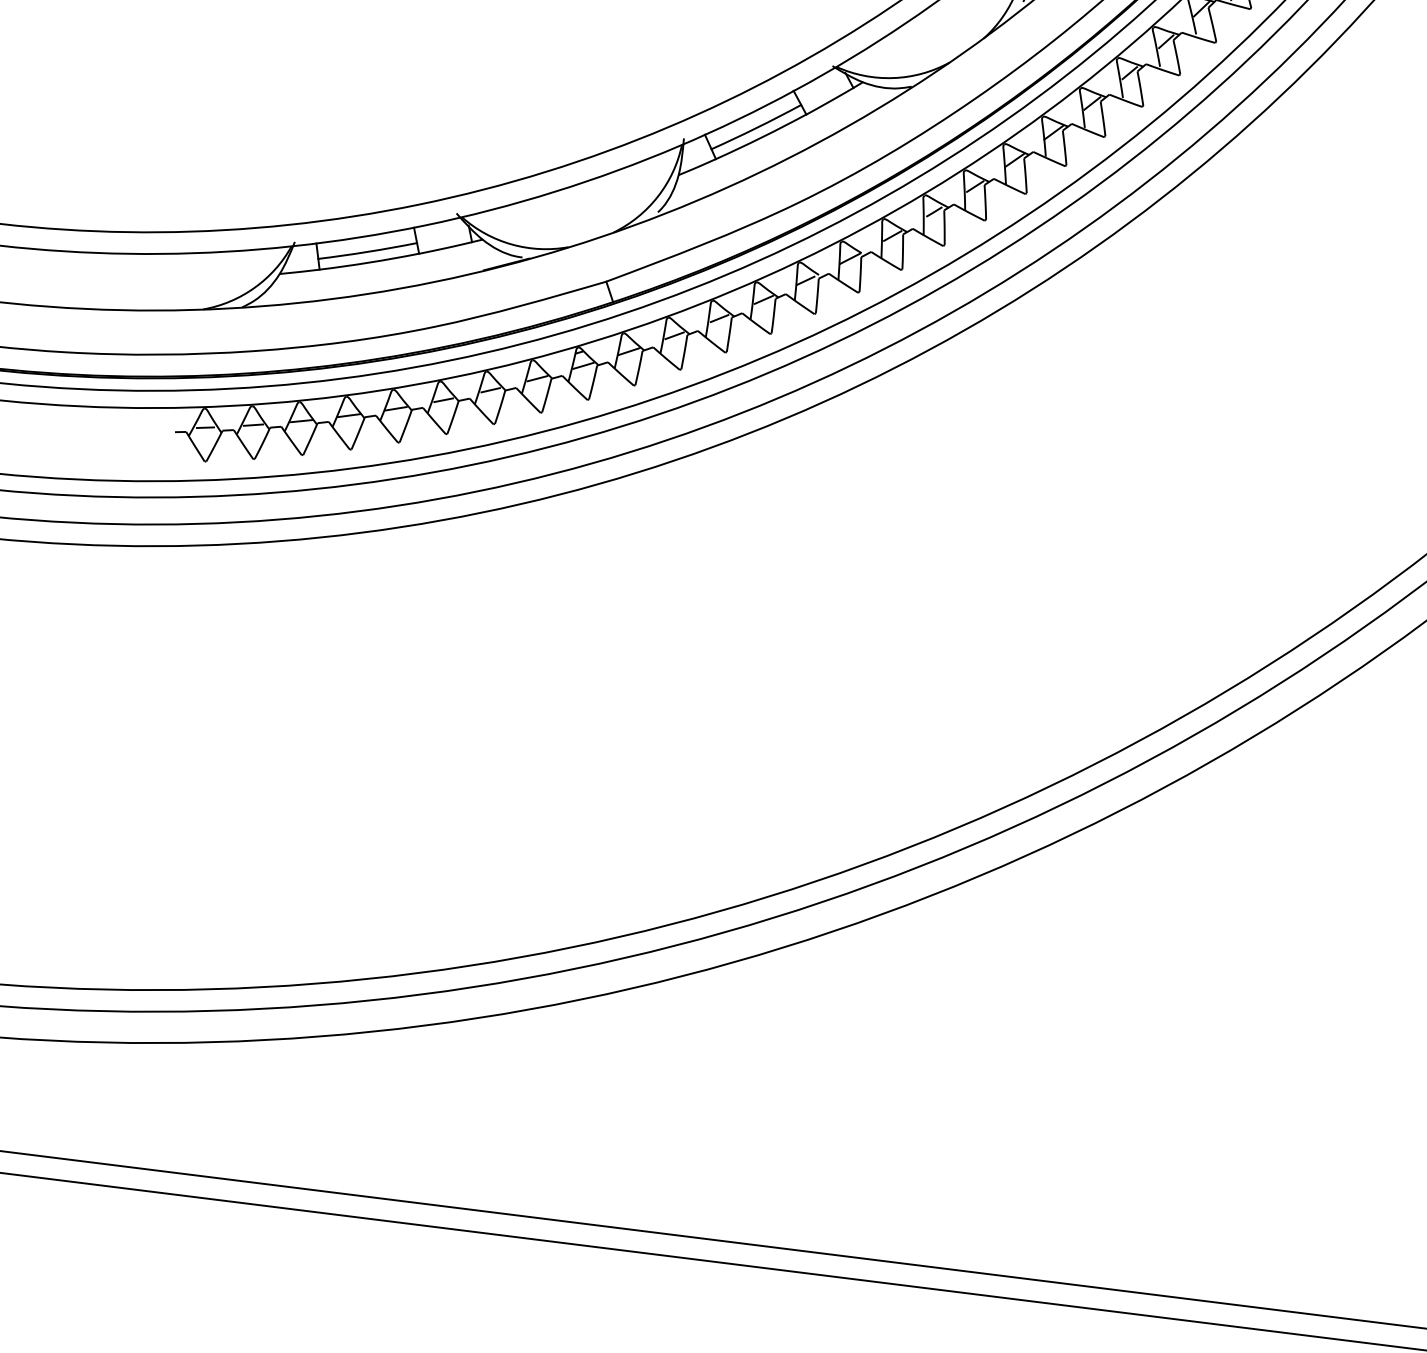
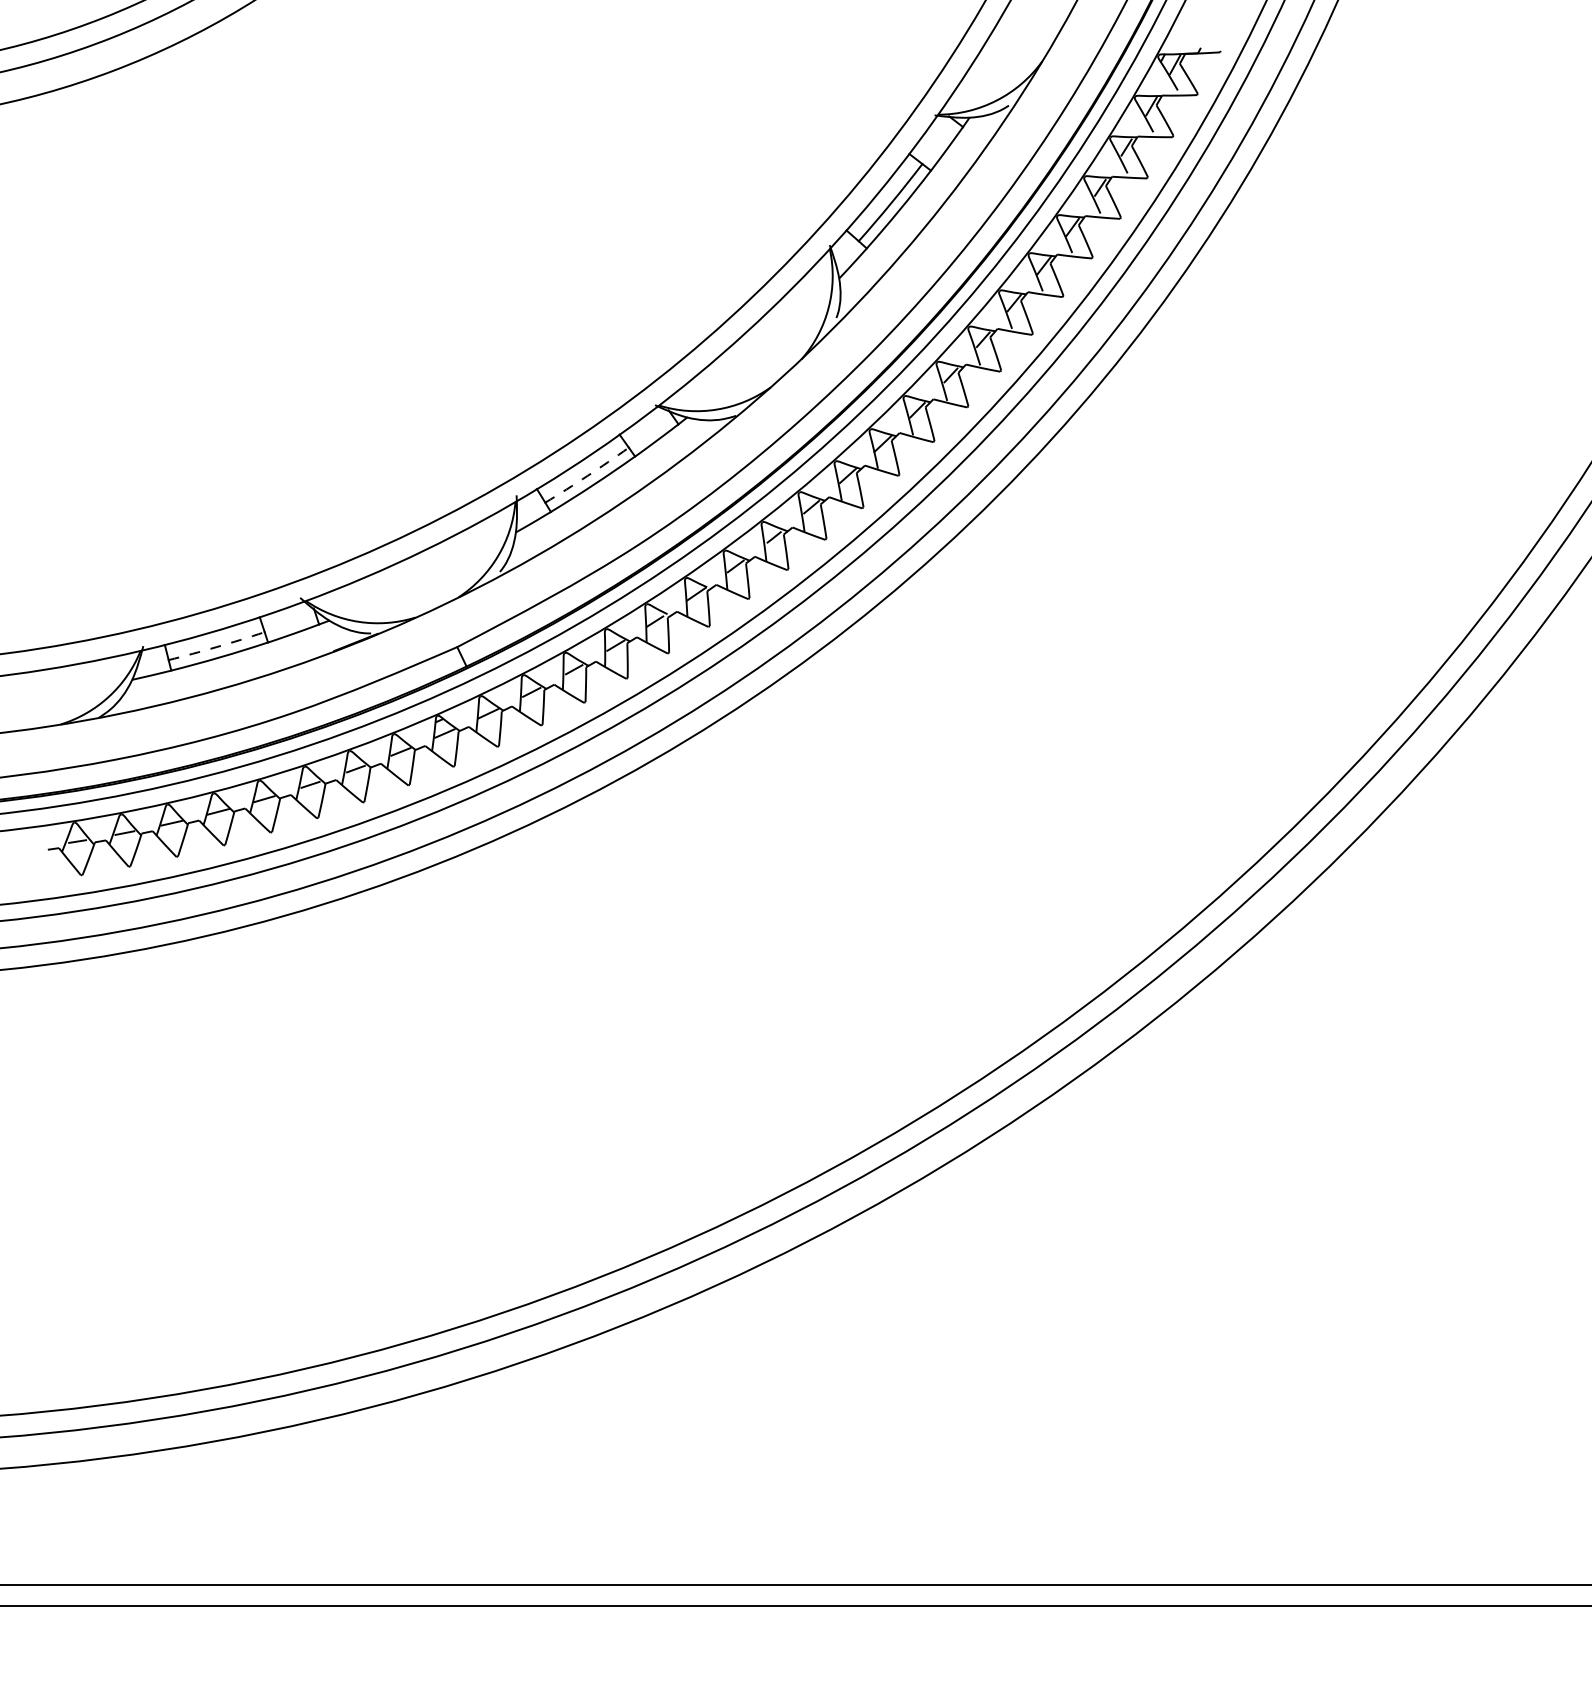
arc: (756, 127) -> (587, 475), solid -> dashed
arc: (367, 252) -> (216, 647), solid -> dashed

